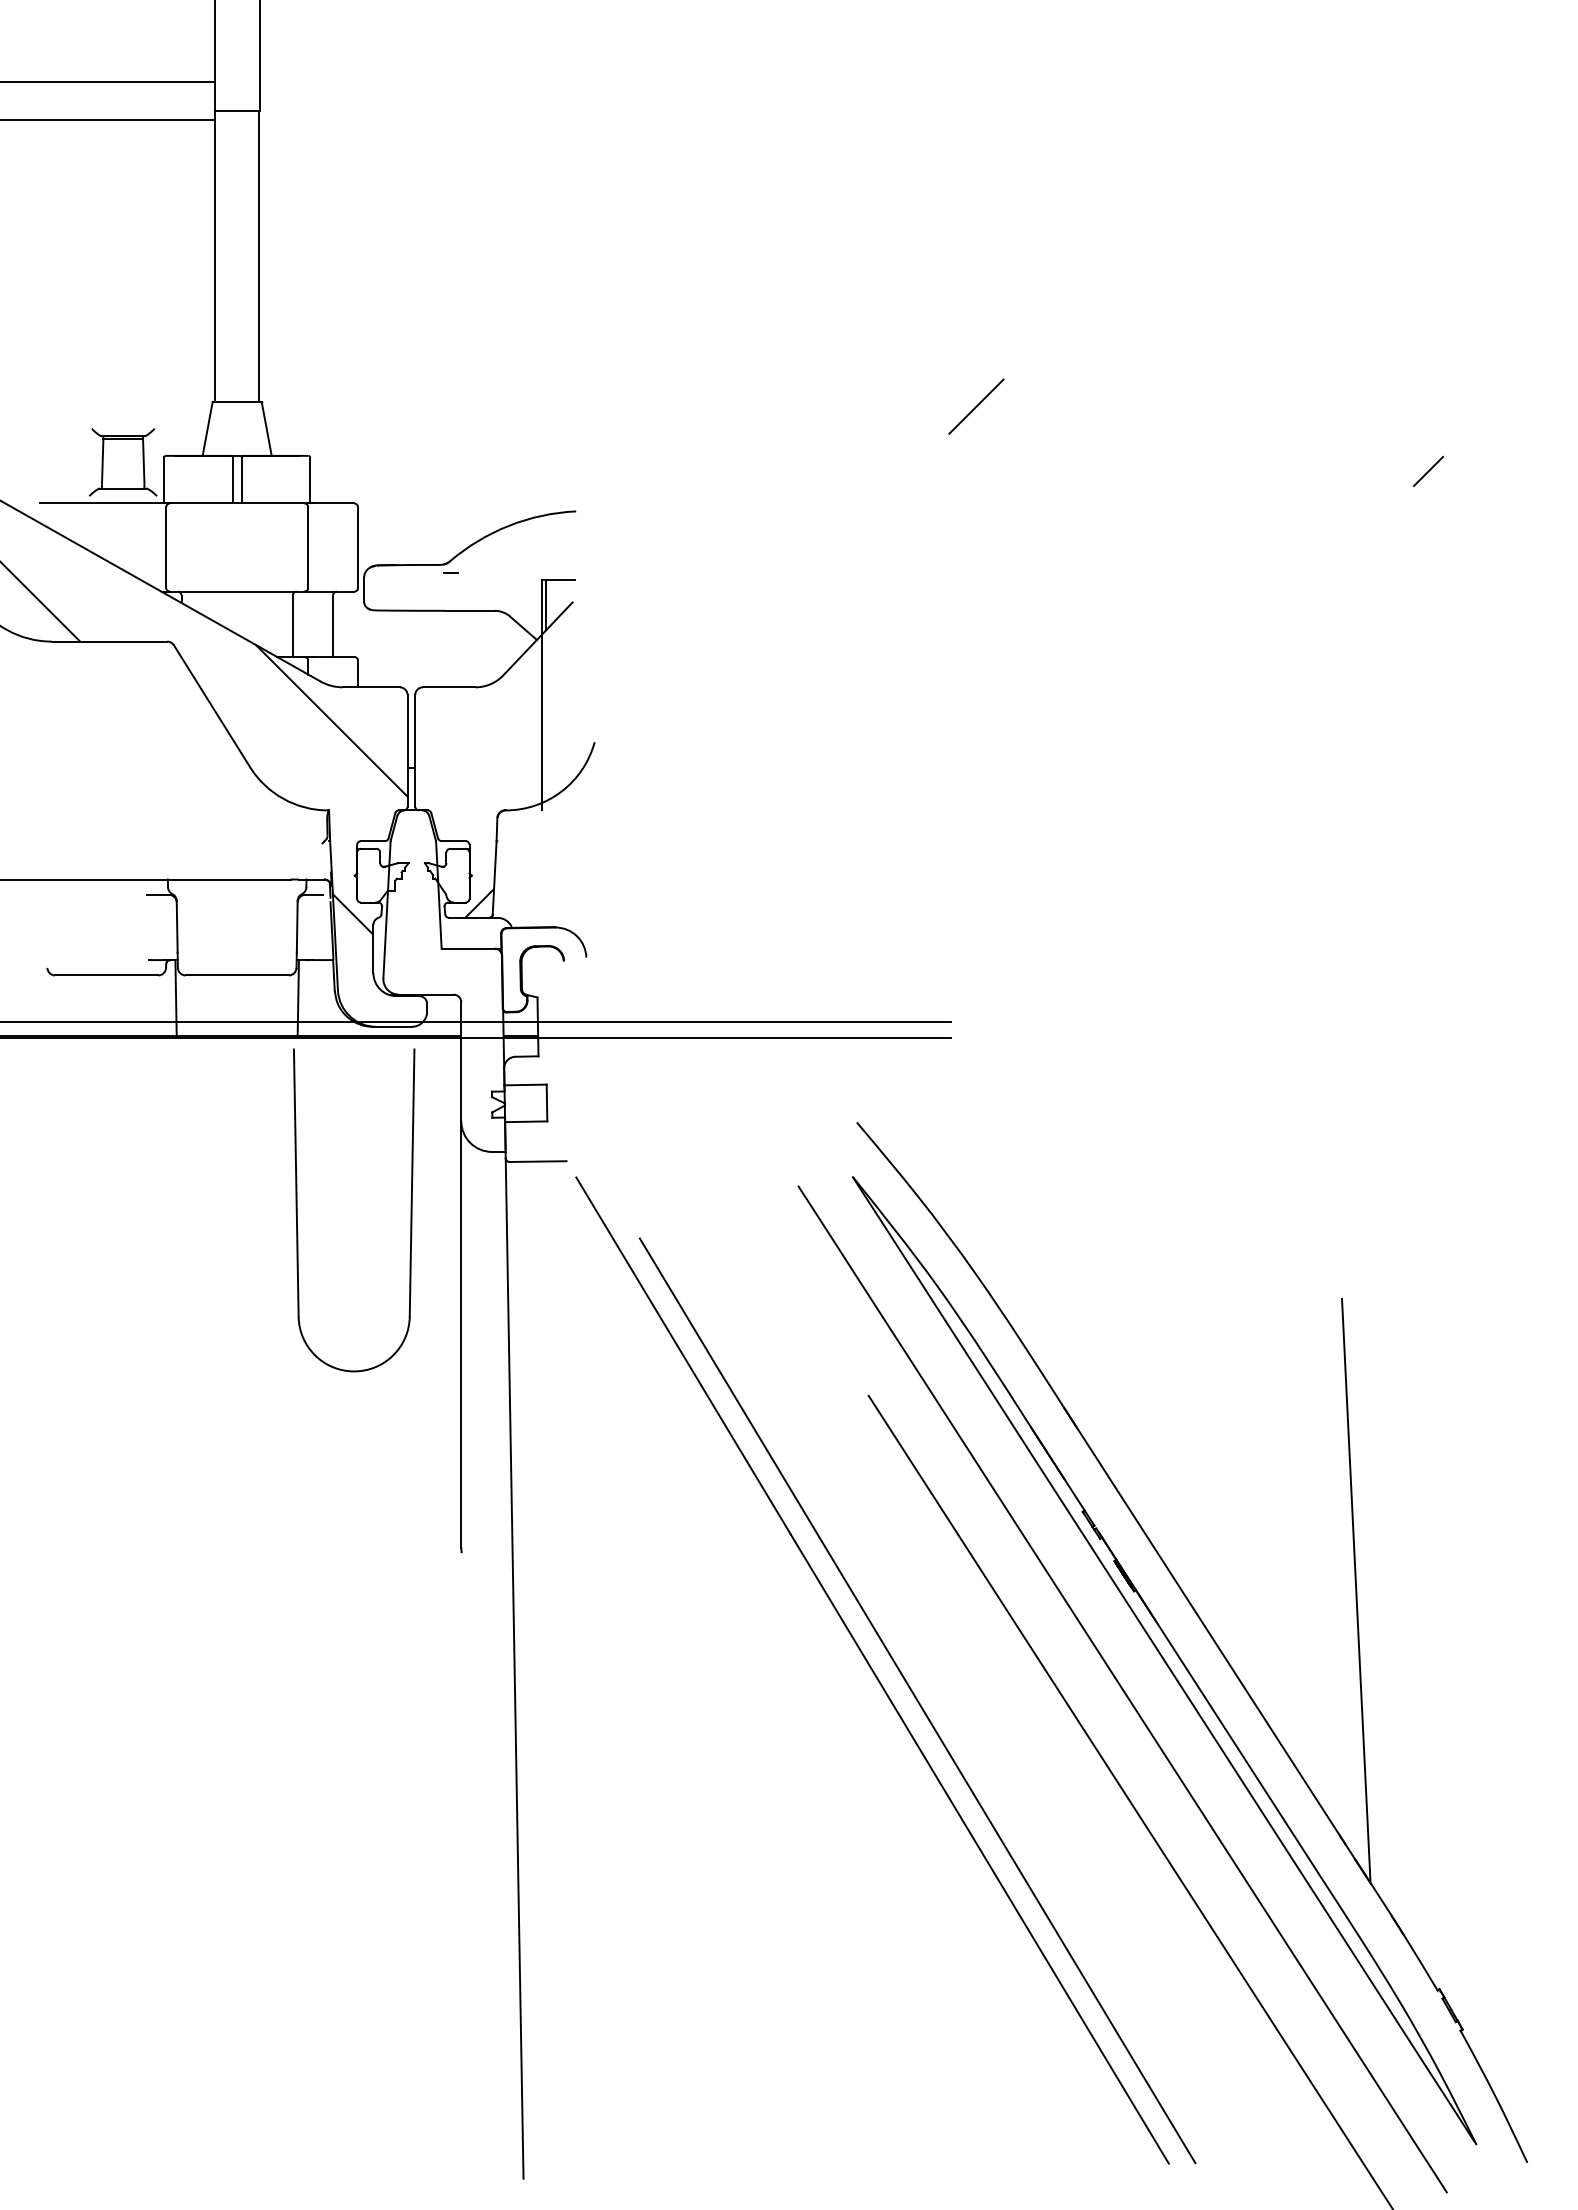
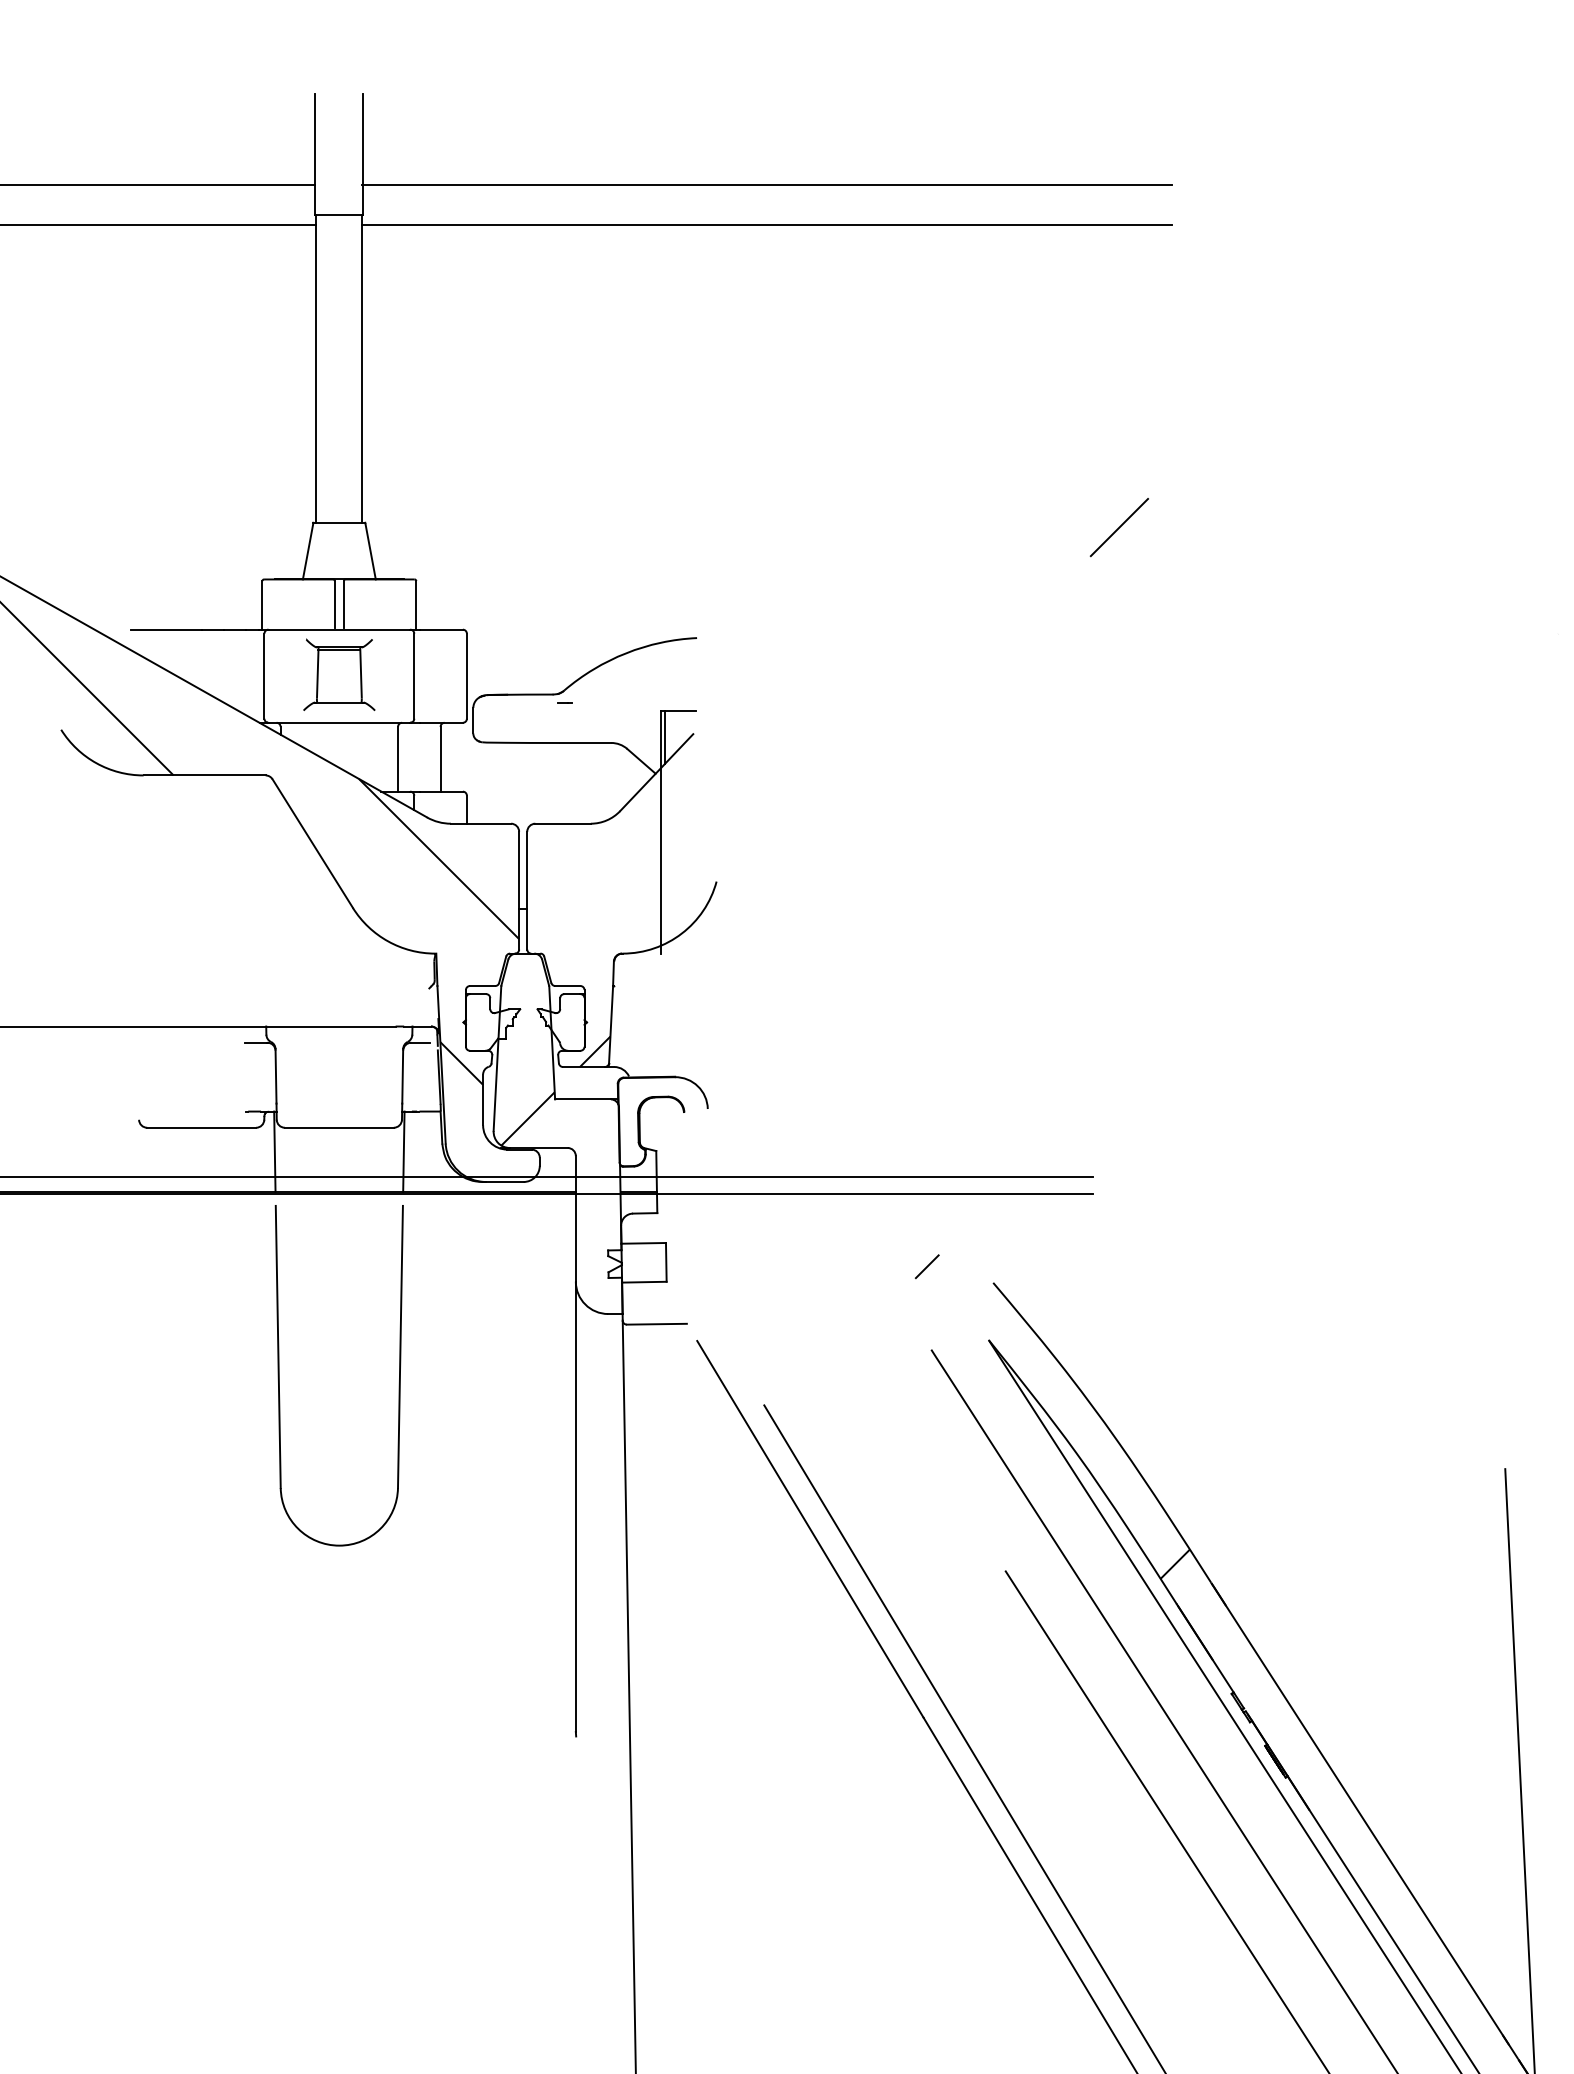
line: (642, 81) -> (767, 184), added
line: (642, 120) -> (767, 225), added
part: (123, 462) -> (339, 675), moved
hatch: (415, 966) -> (527, 1118), added
part: (410, 1210) -> (398, 1375), moved
hatch: (912, 1248) -> (1052, 1415), added

